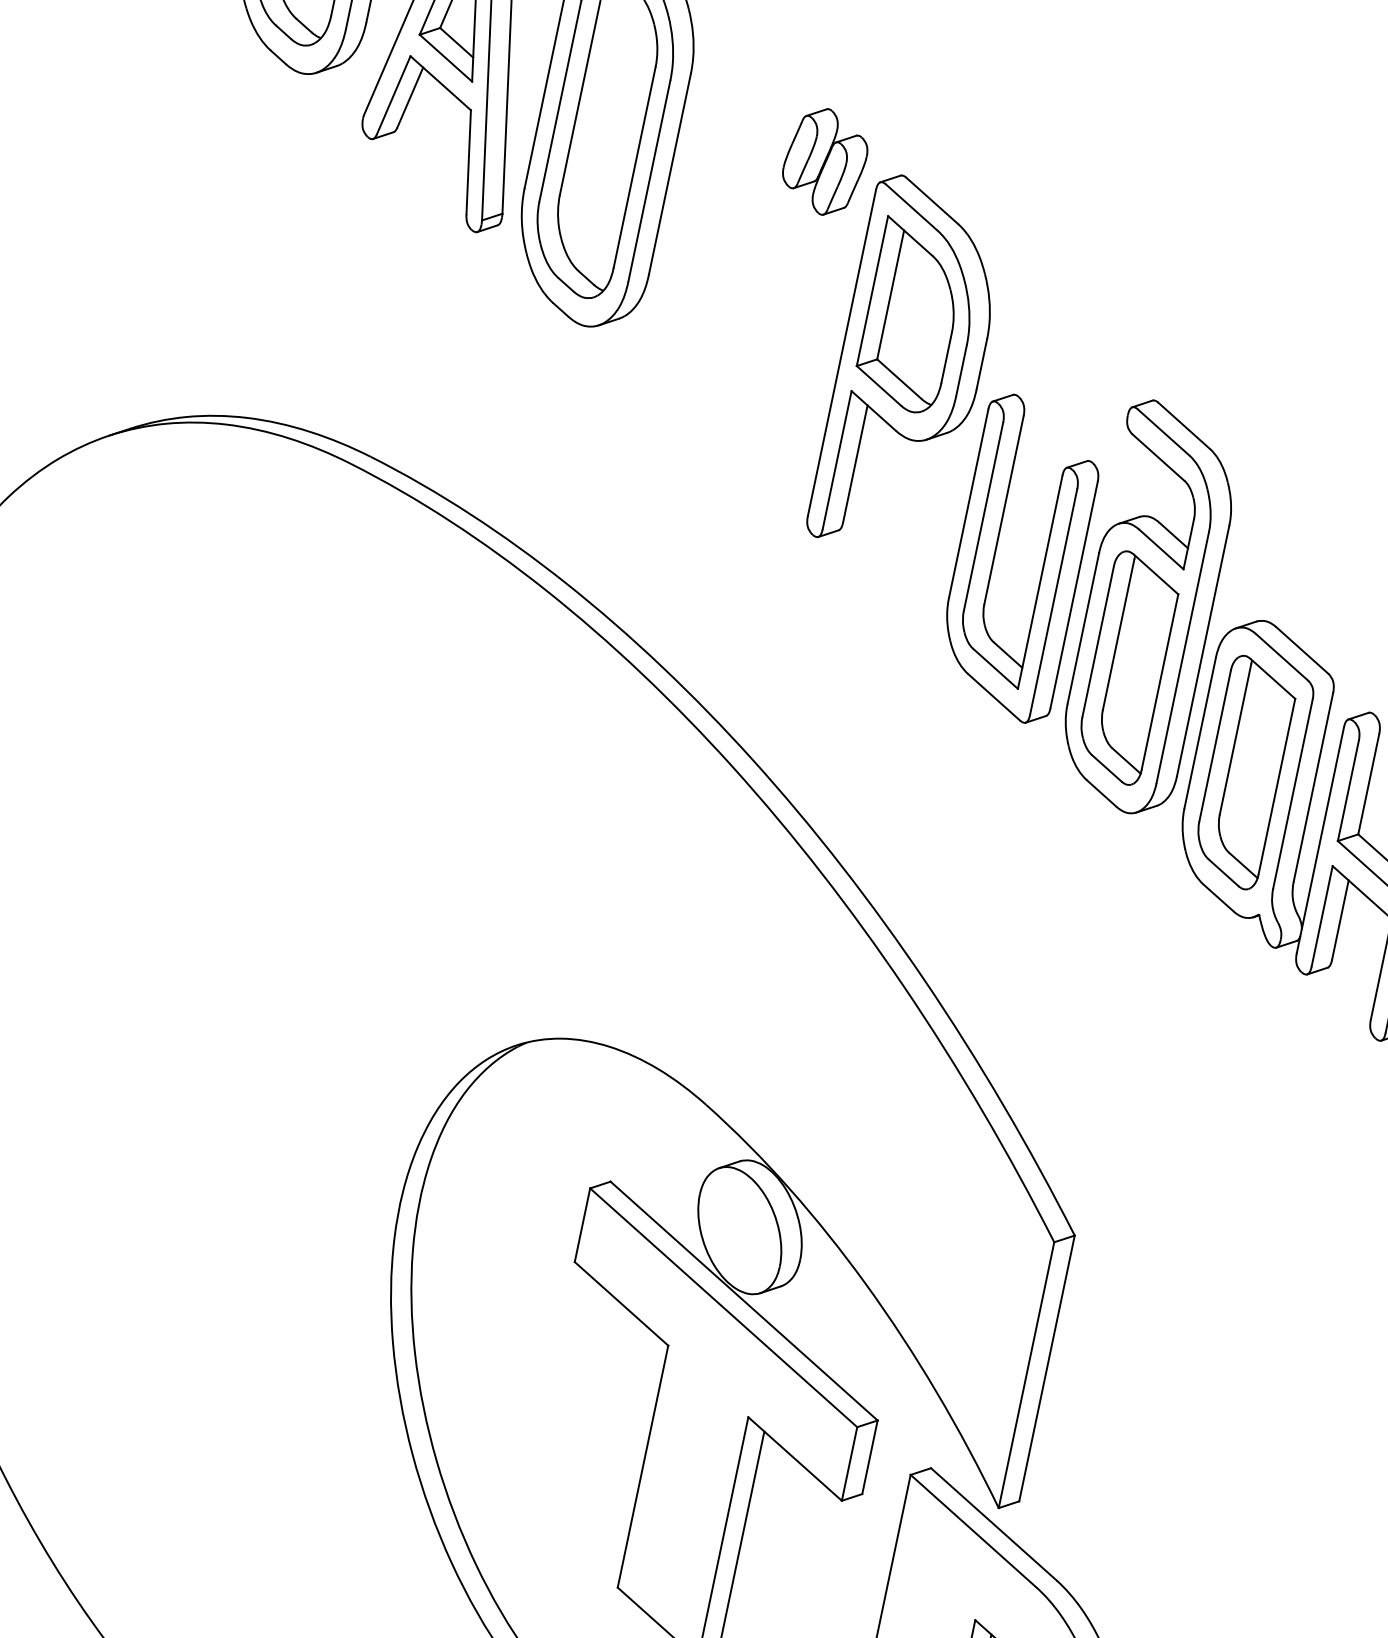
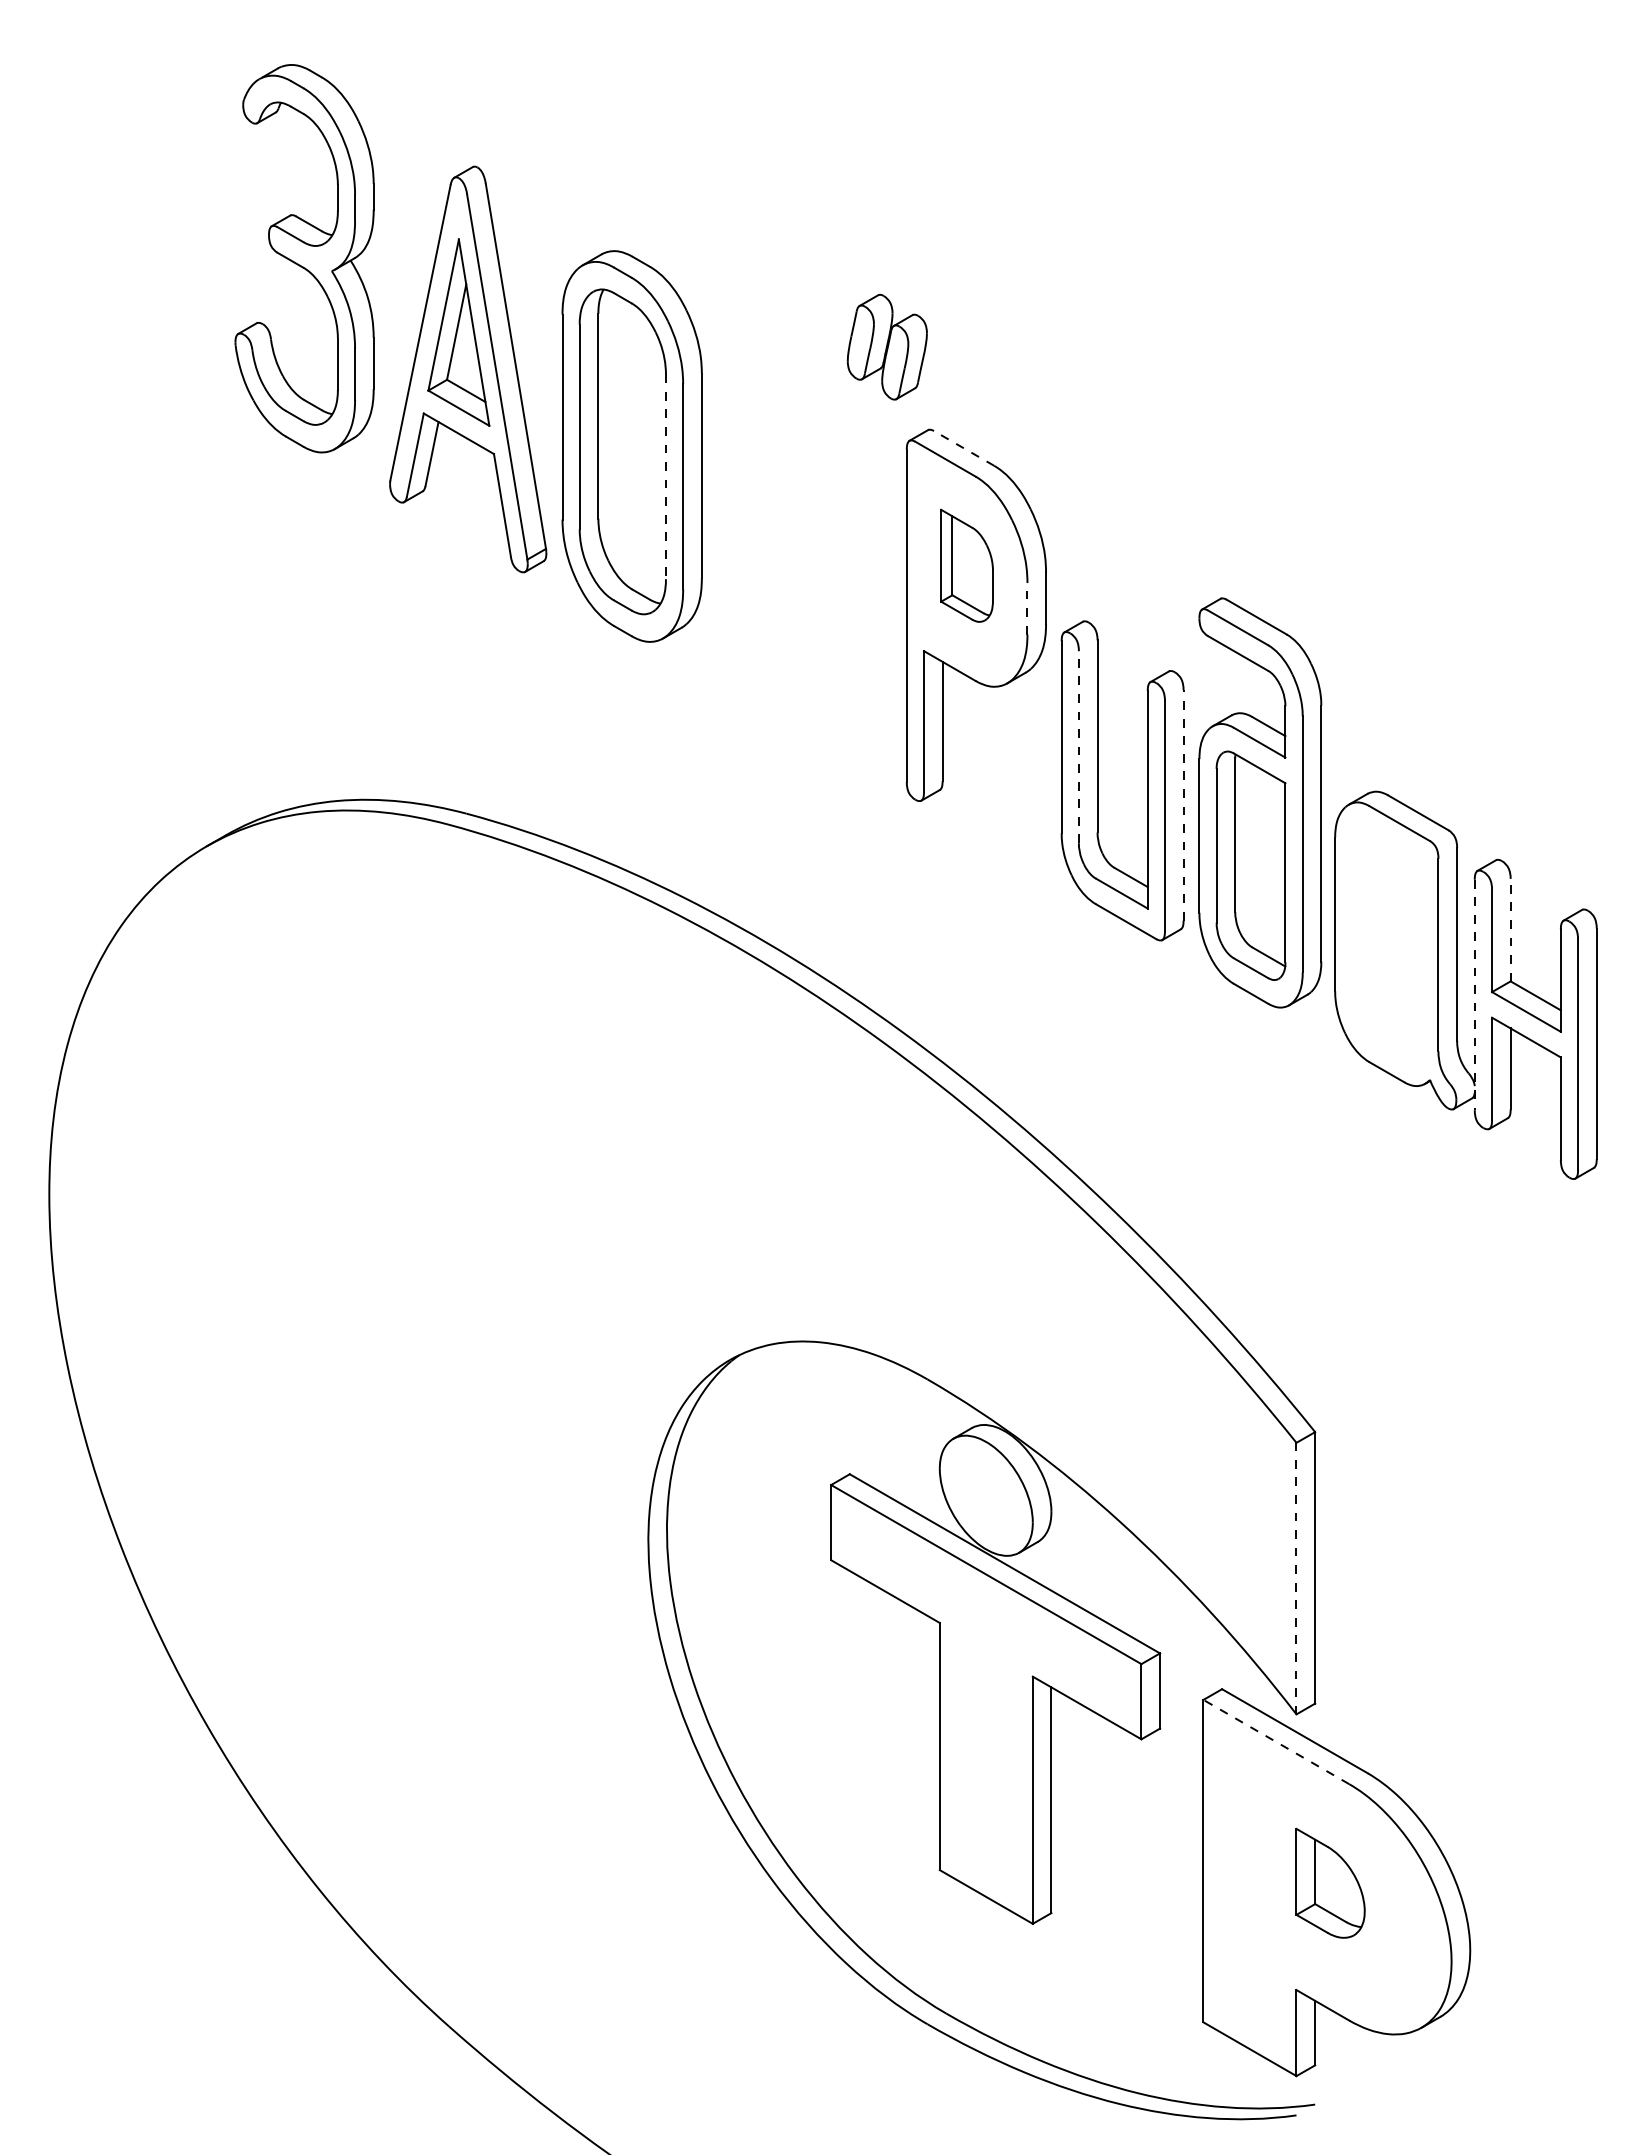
part: (824, 162) -> (886, 347), moved
line: (634, 168) -> (665, 477), solid -> dashed
line: (932, 201) -> (964, 448), solid -> dashed
part: (910, 315) -> (966, 565), size x0.6
line: (961, 370) -> (1027, 608), solid -> dashed
line: (983, 517) -> (1078, 747), solid -> dashed
line: (1074, 594) -> (1183, 804), solid -> dashed
part: (1244, 772) -> (1386, 944), removed
line: (1368, 783) -> (1510, 929), solid -> dashed
line: (1320, 840) -> (1474, 995), solid -> dashed
line: (1026, 1375) -> (1296, 1578), solid -> dashed
line: (972, 1530) -> (1275, 1741), solid -> dashed

